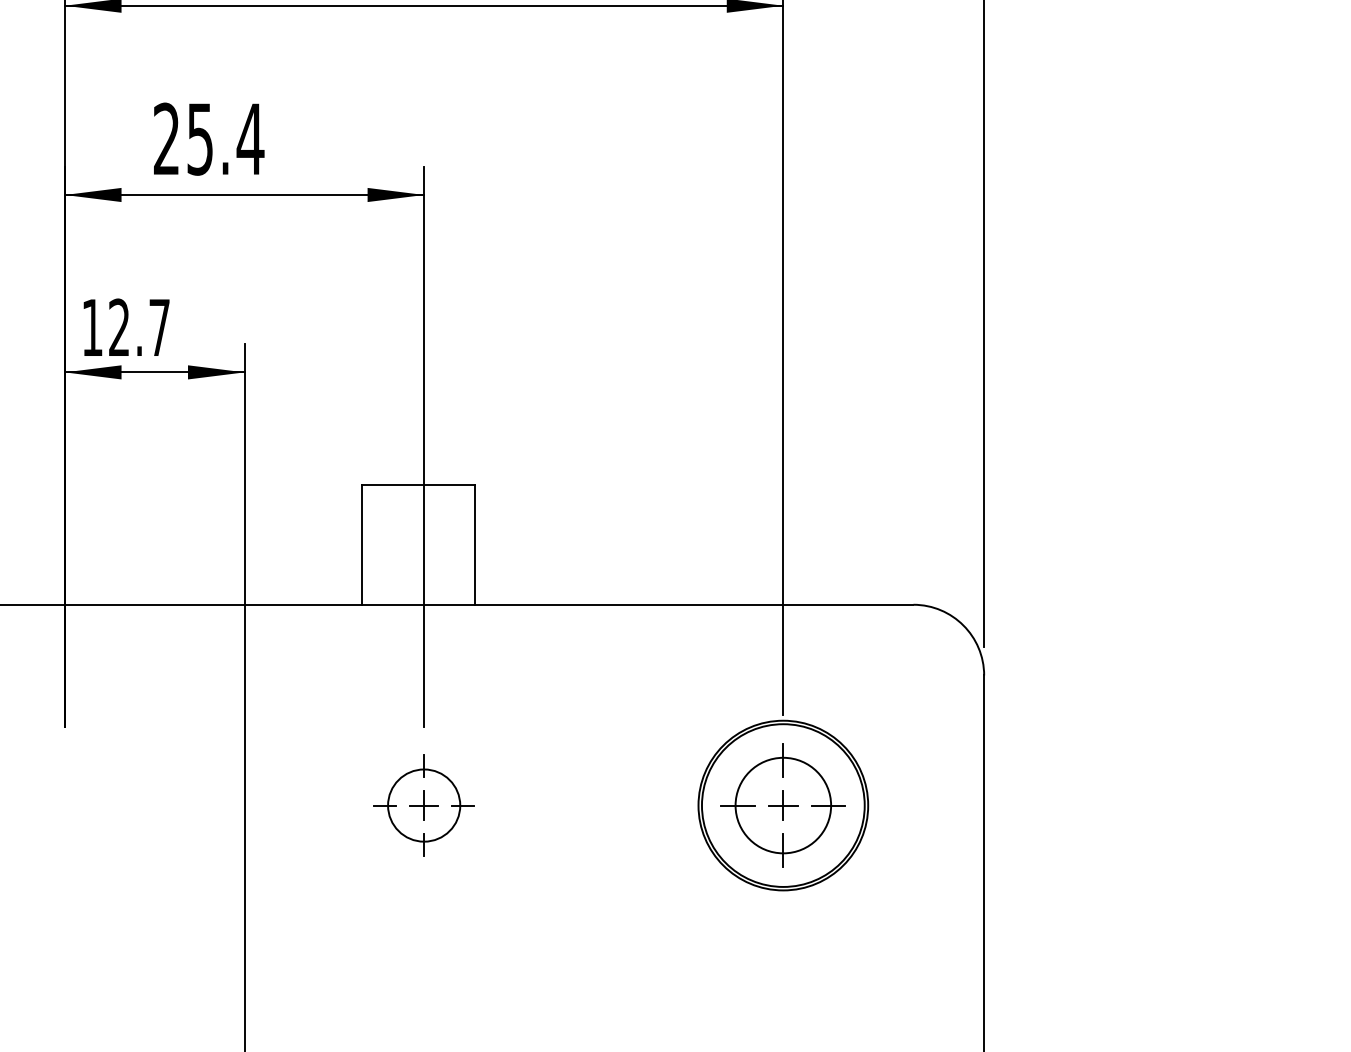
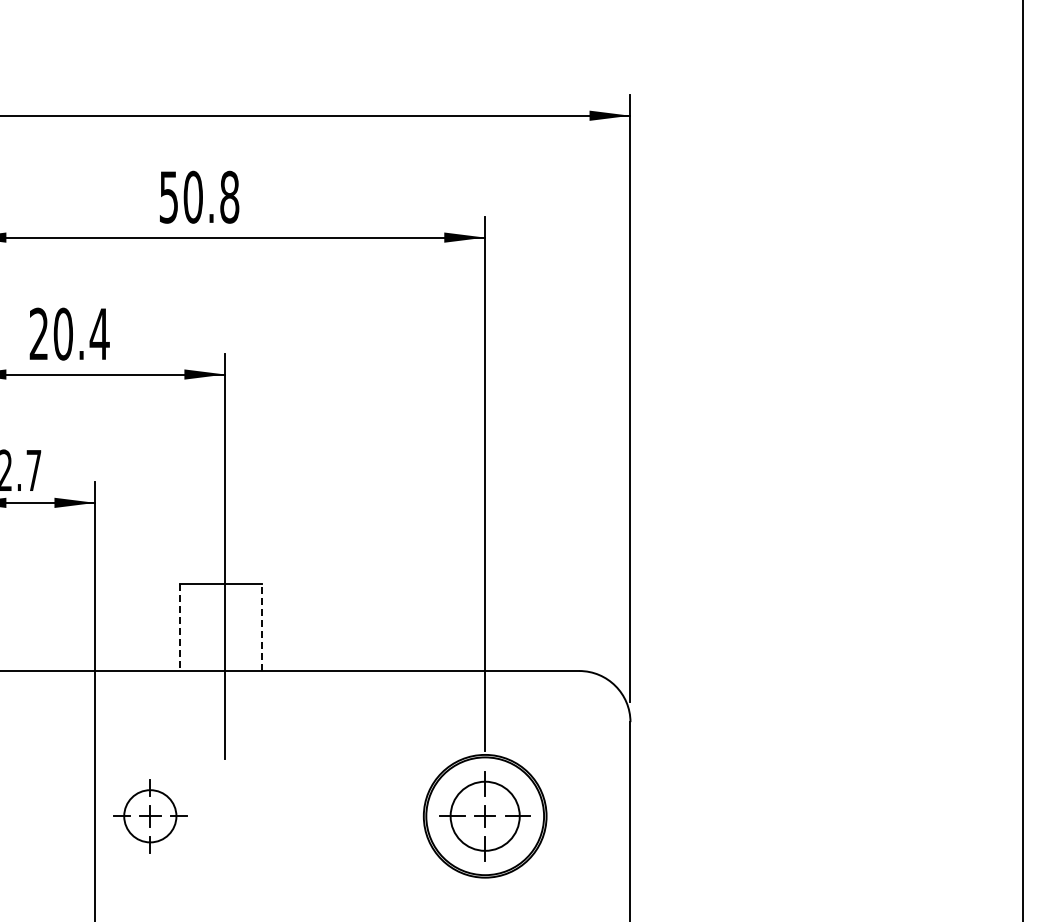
text: (199, 138) -> (62, 333), 25.4 -> 20.4
line: (475, 544) -> (262, 627), solid -> dashed
line: (362, 546) -> (180, 628), solid -> dashed
part: (424, 805) -> (150, 816), moved

